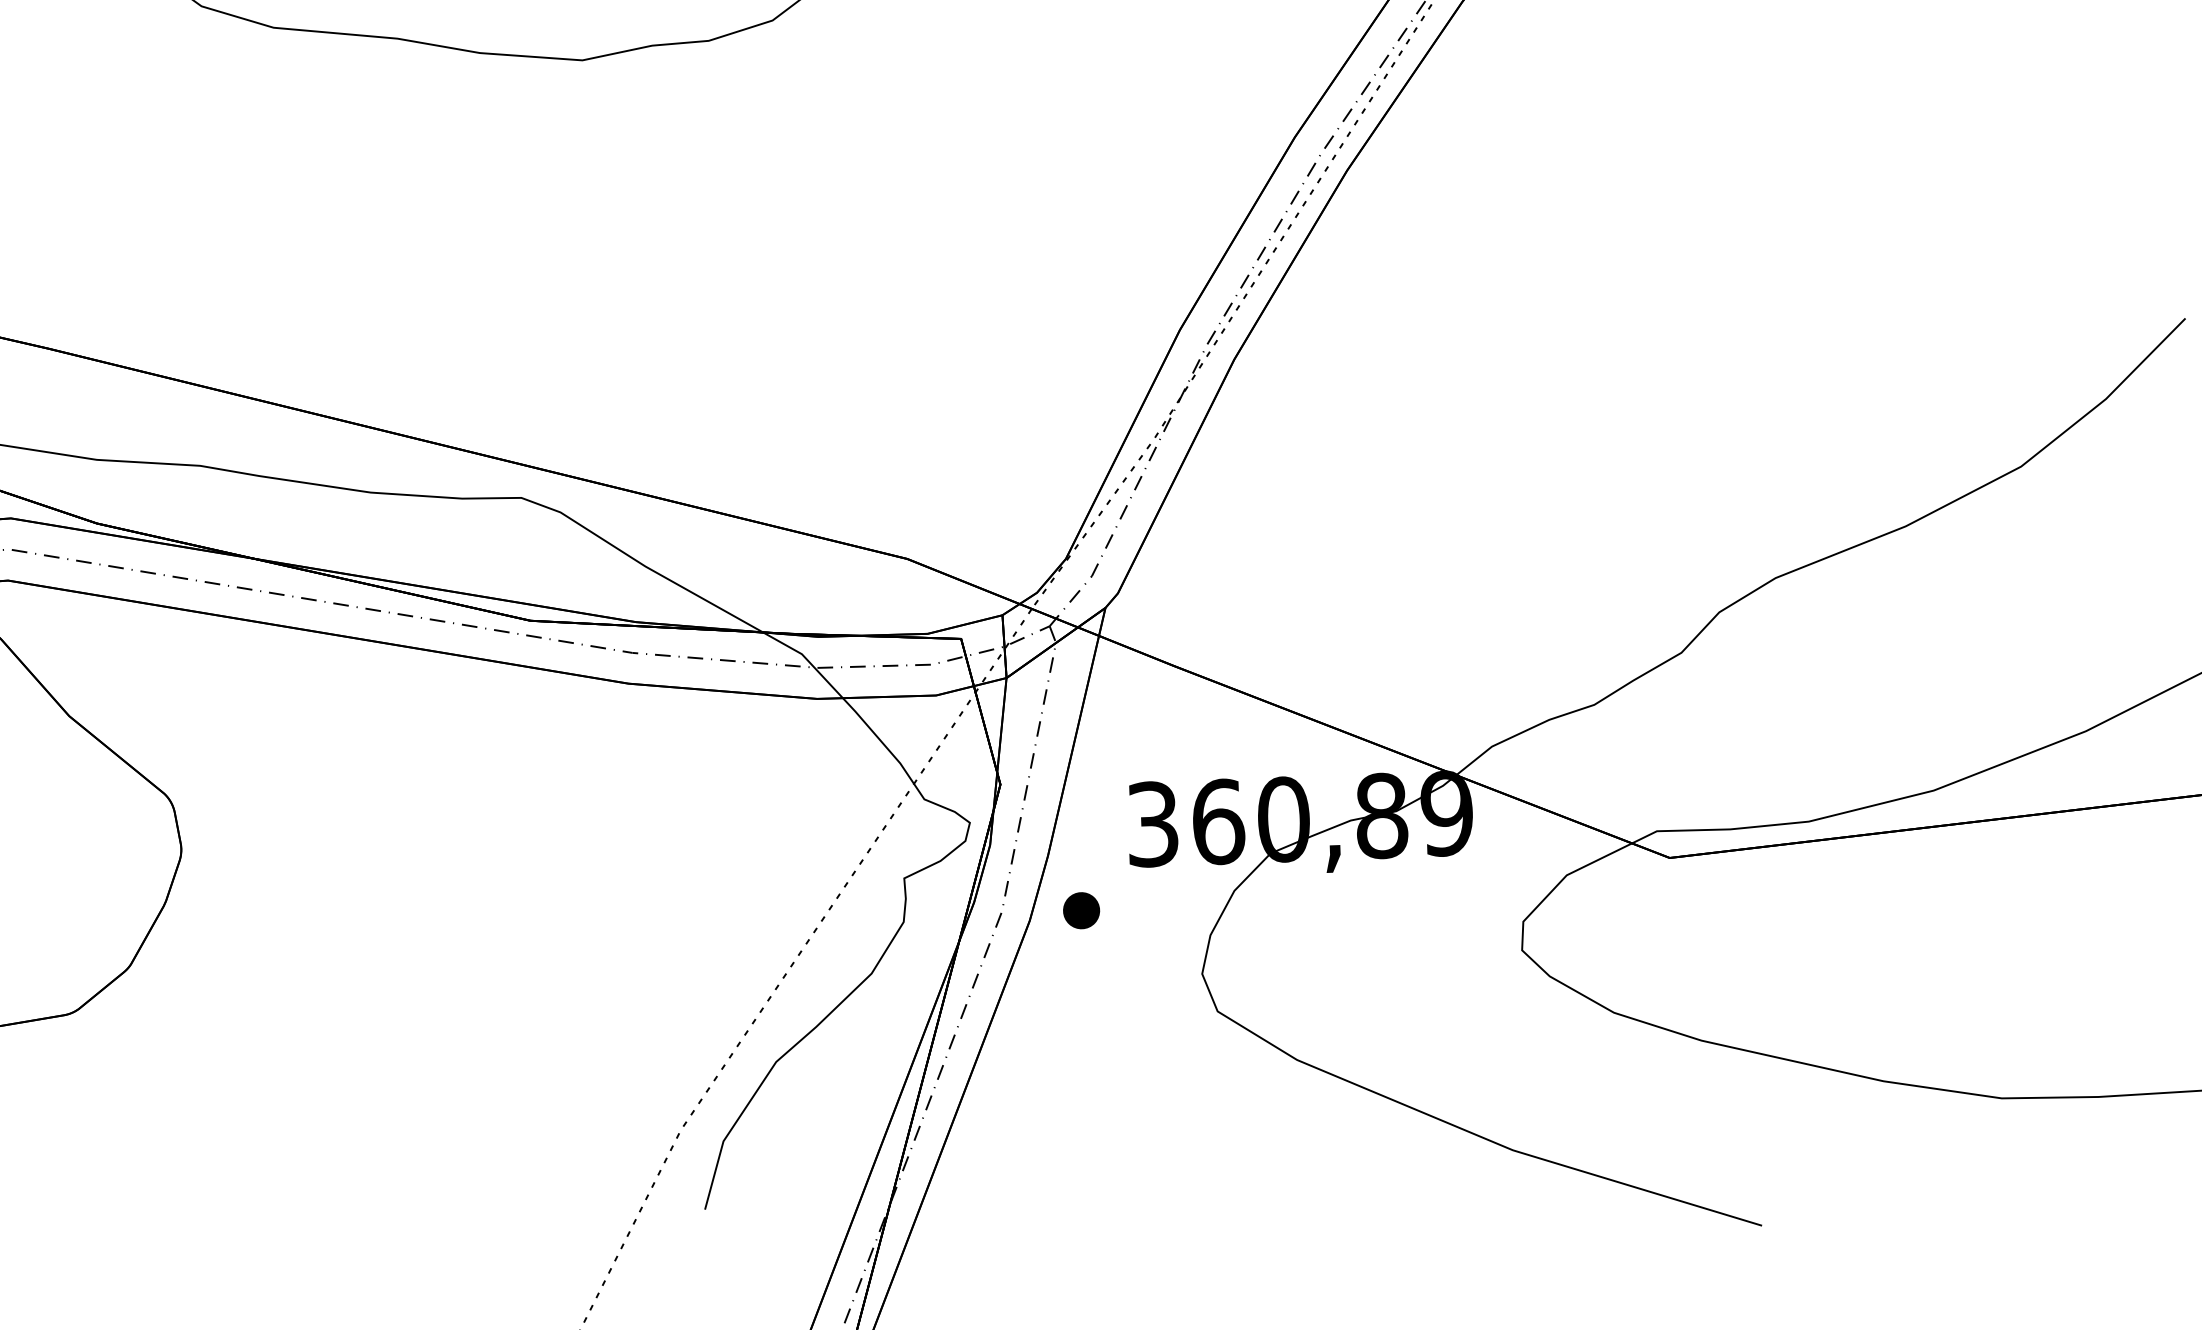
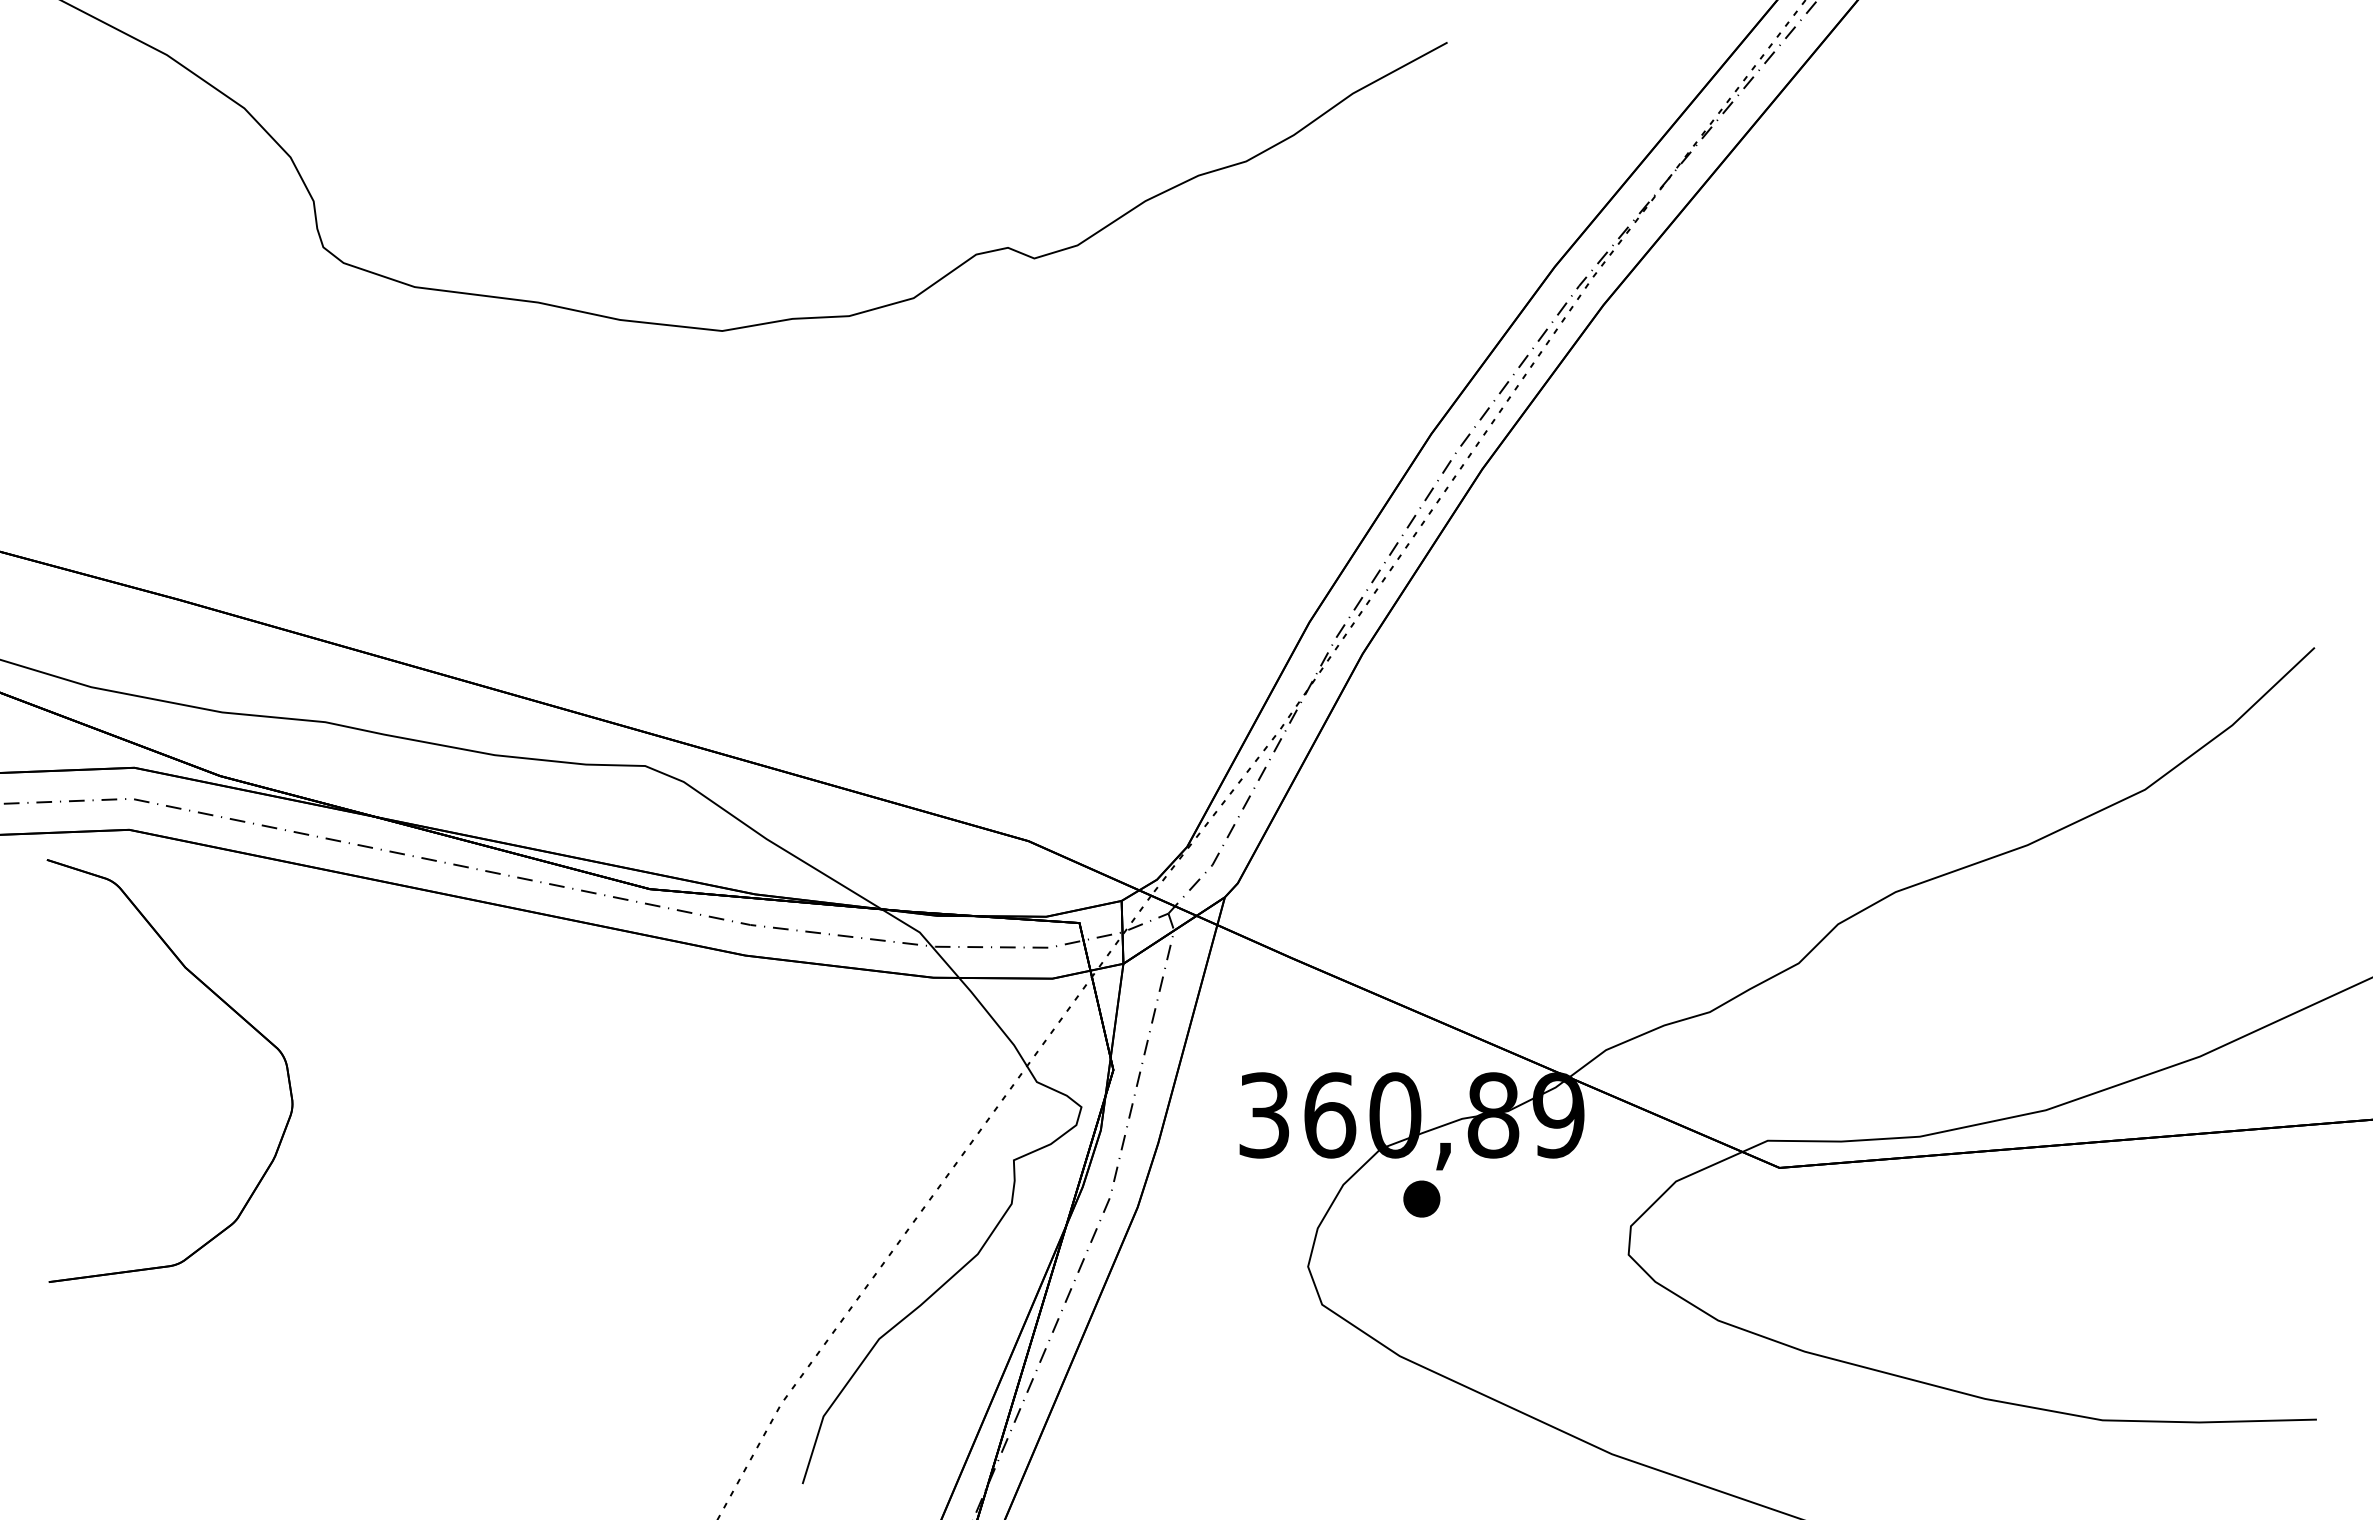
part: (1081, 910) -> (1421, 1198), moved

